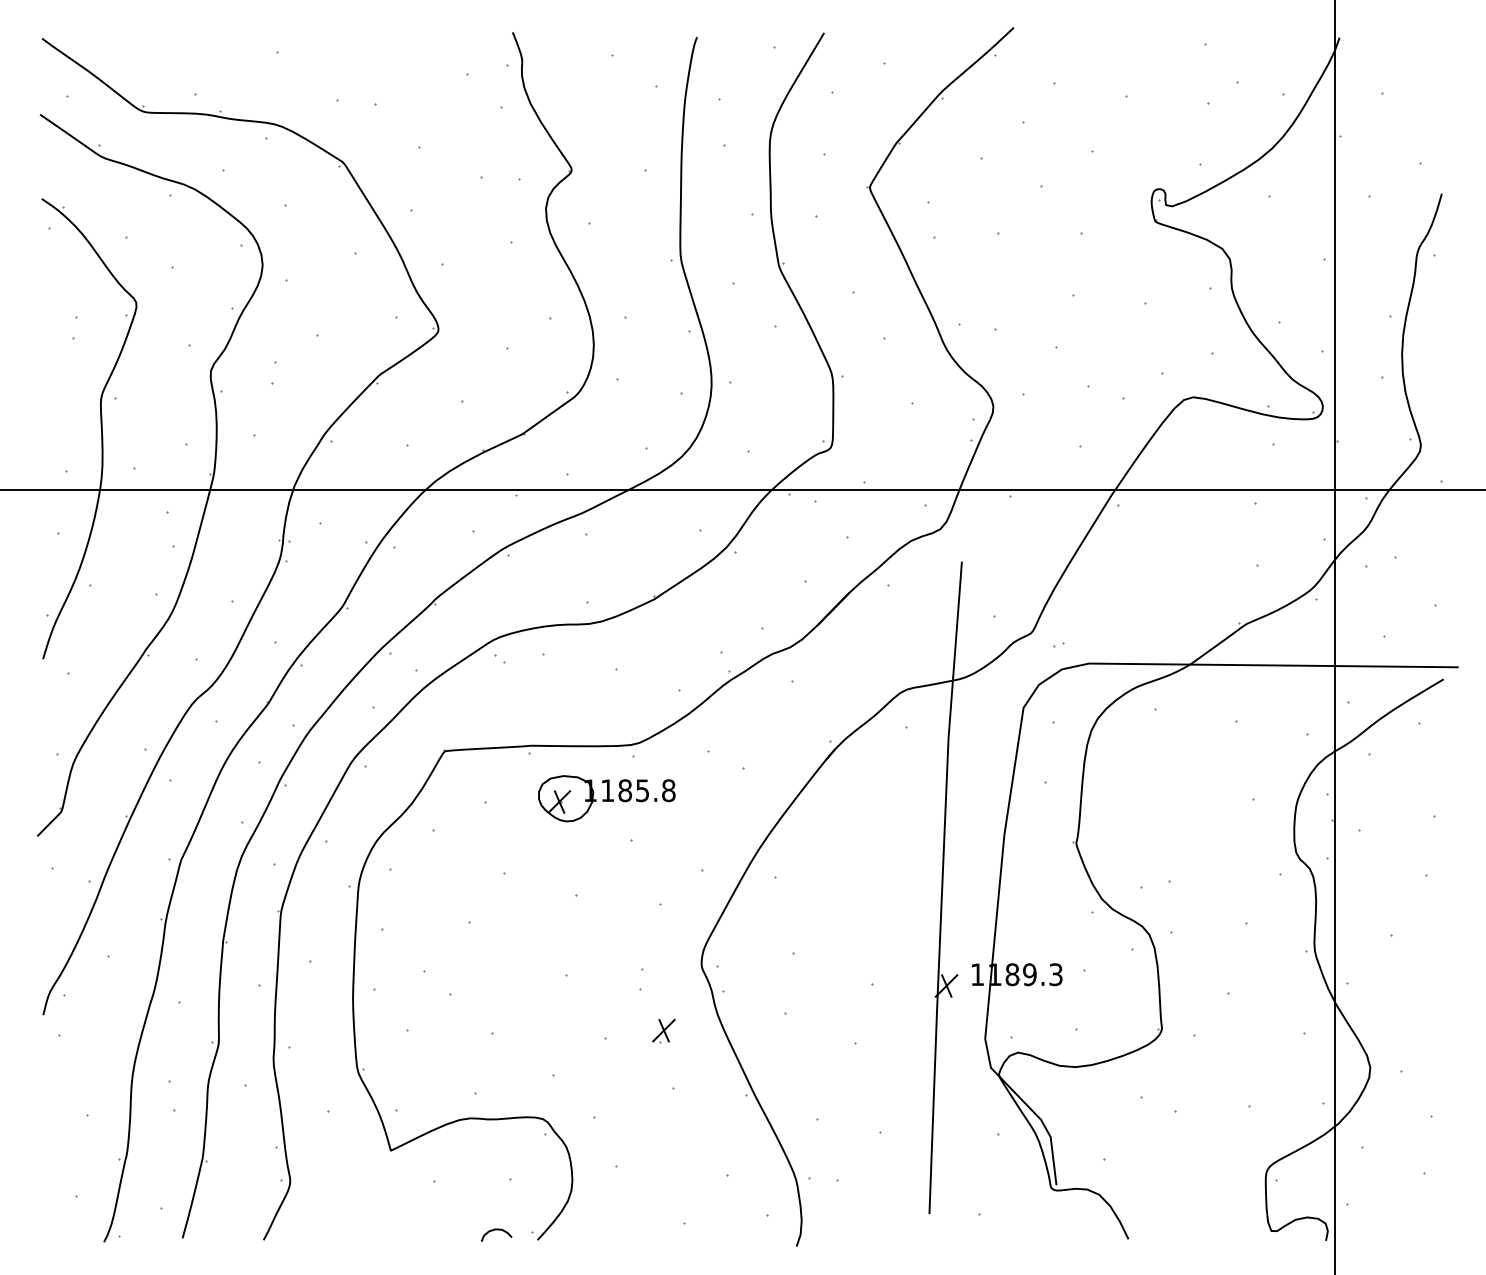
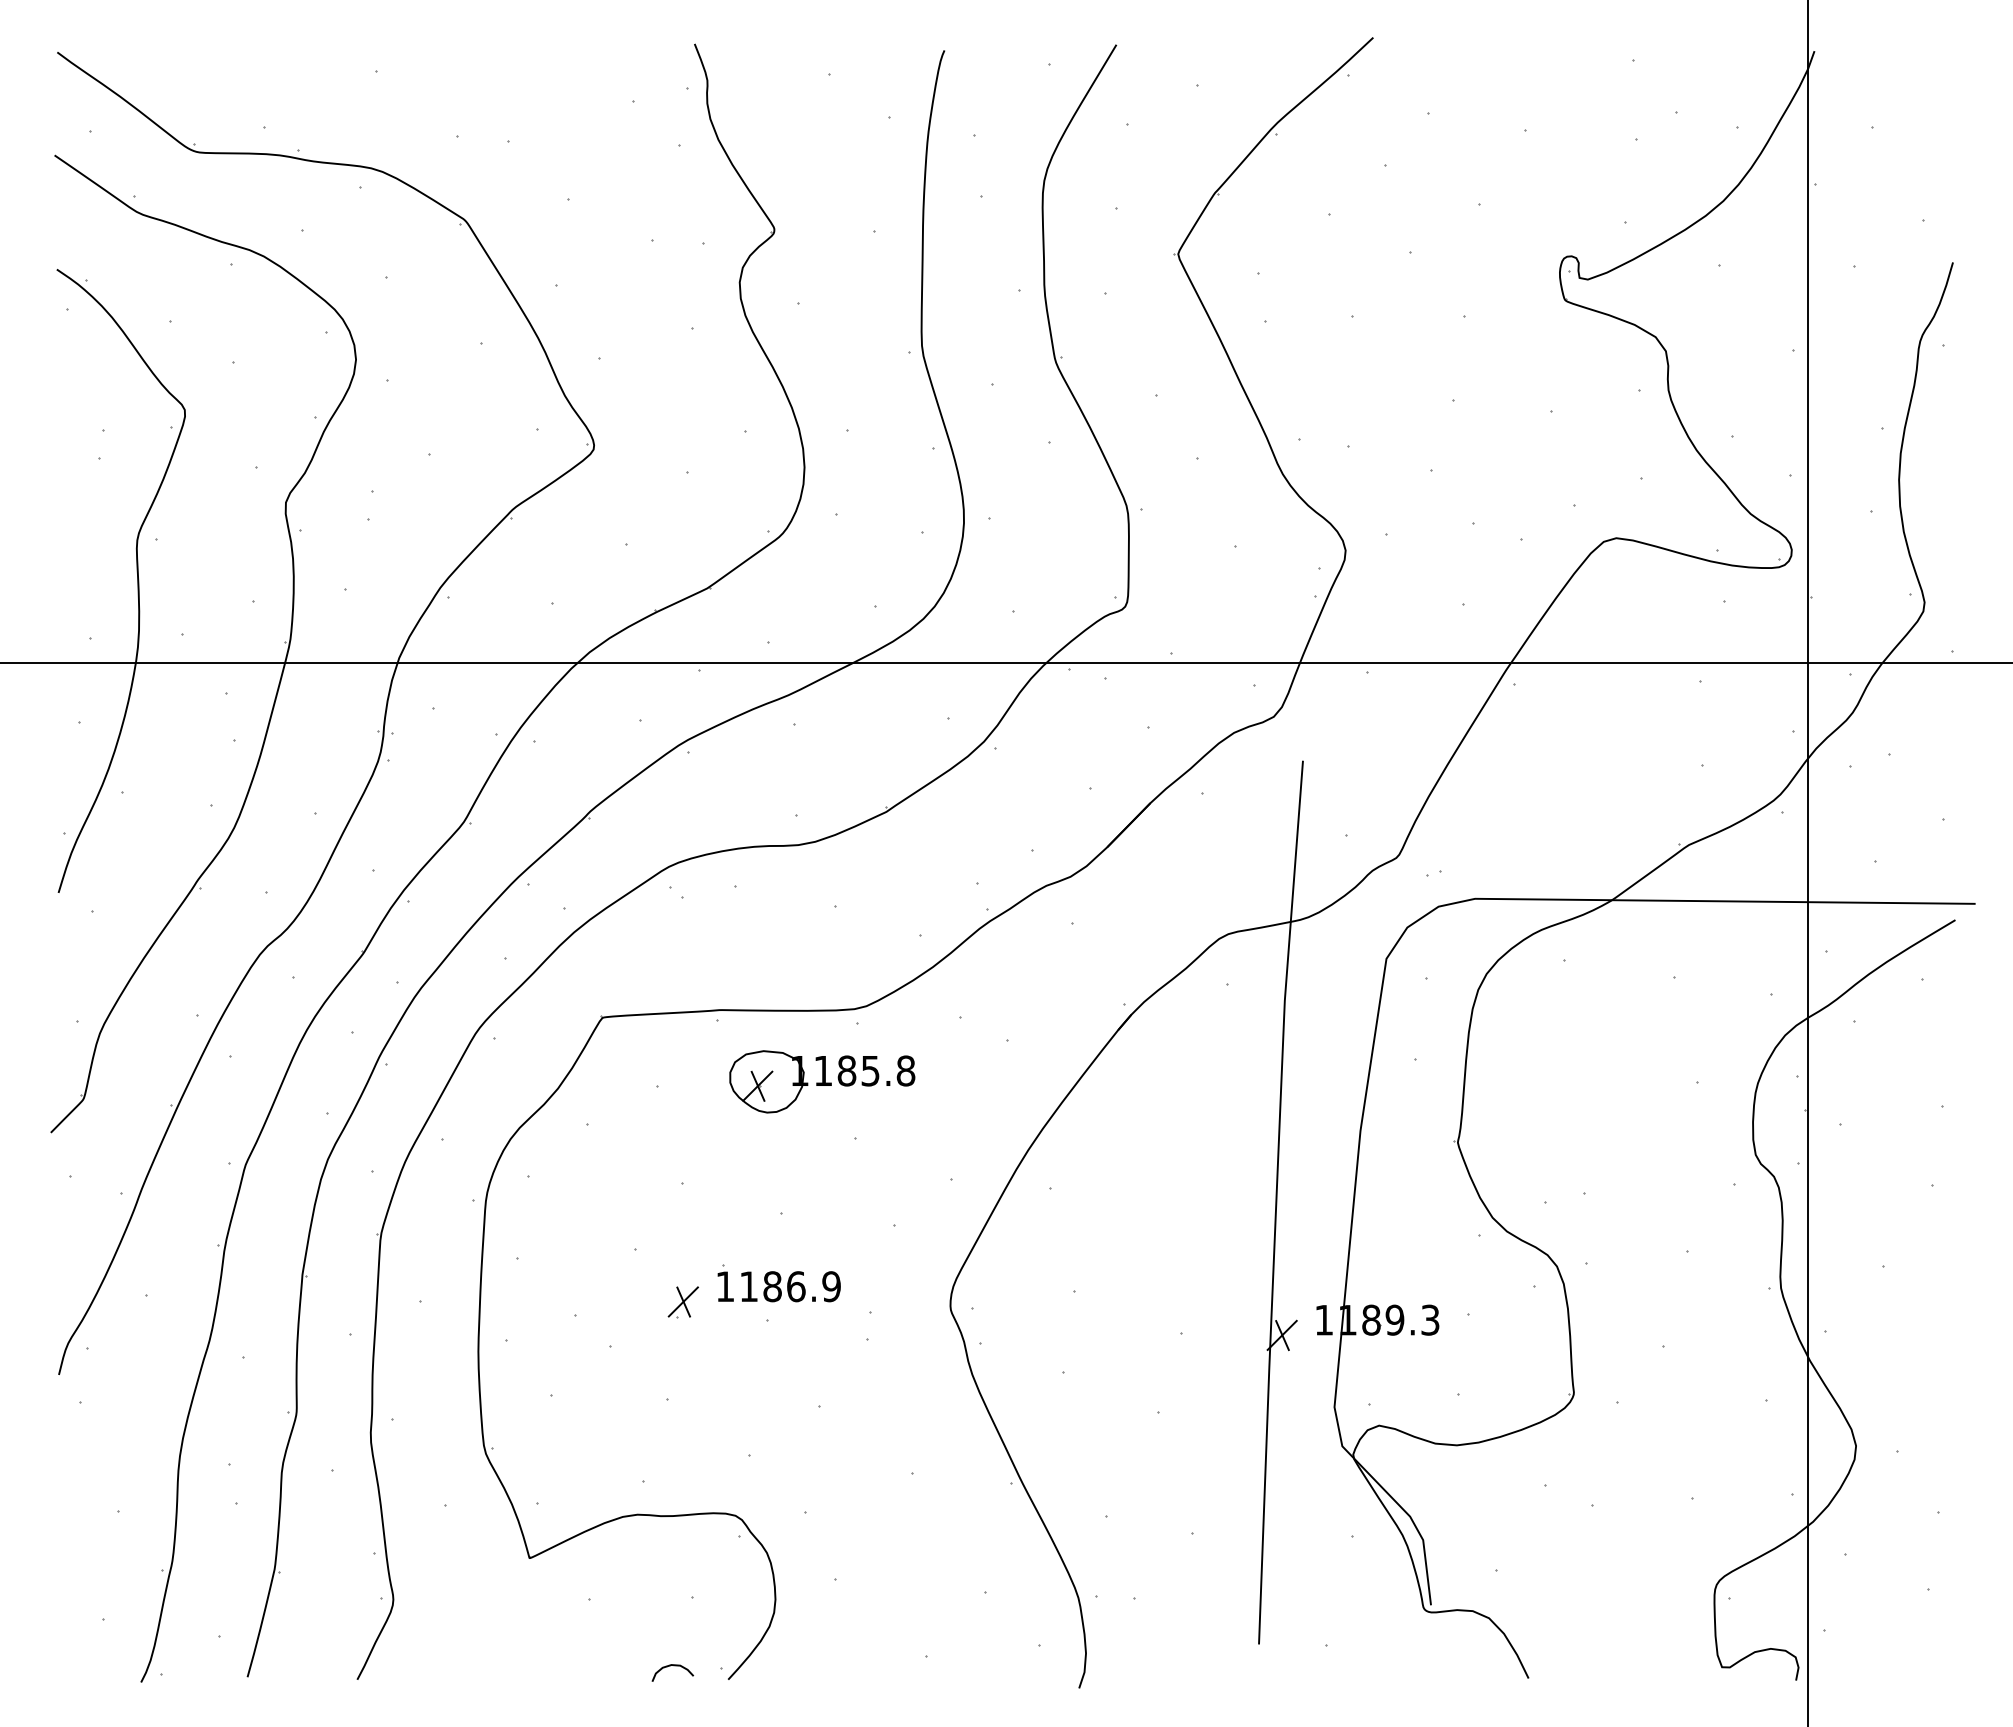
part: (574, 947) -> (778, 1283), added
part: (663, 1031) -> (682, 1302), moved

